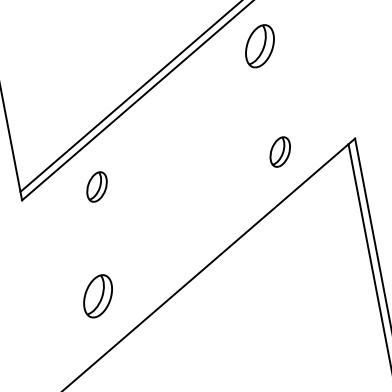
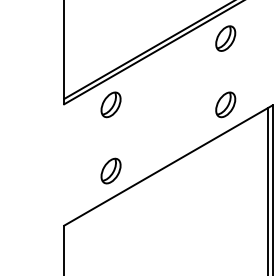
part: (279, 151) -> (225, 104), size x1.43
part: (96, 186) -> (110, 104), size x1.43
part: (97, 295) -> (110, 170), moved

